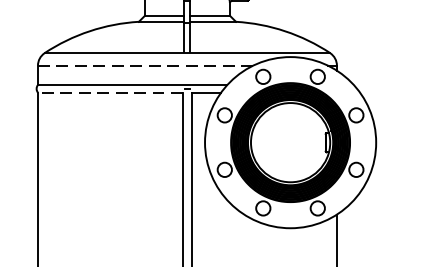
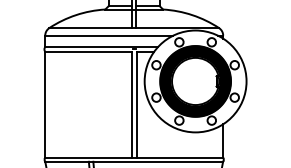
line: (145, 65) -> (109, 35), dashed -> solid
line: (108, 92) -> (87, 51), dashed -> solid

